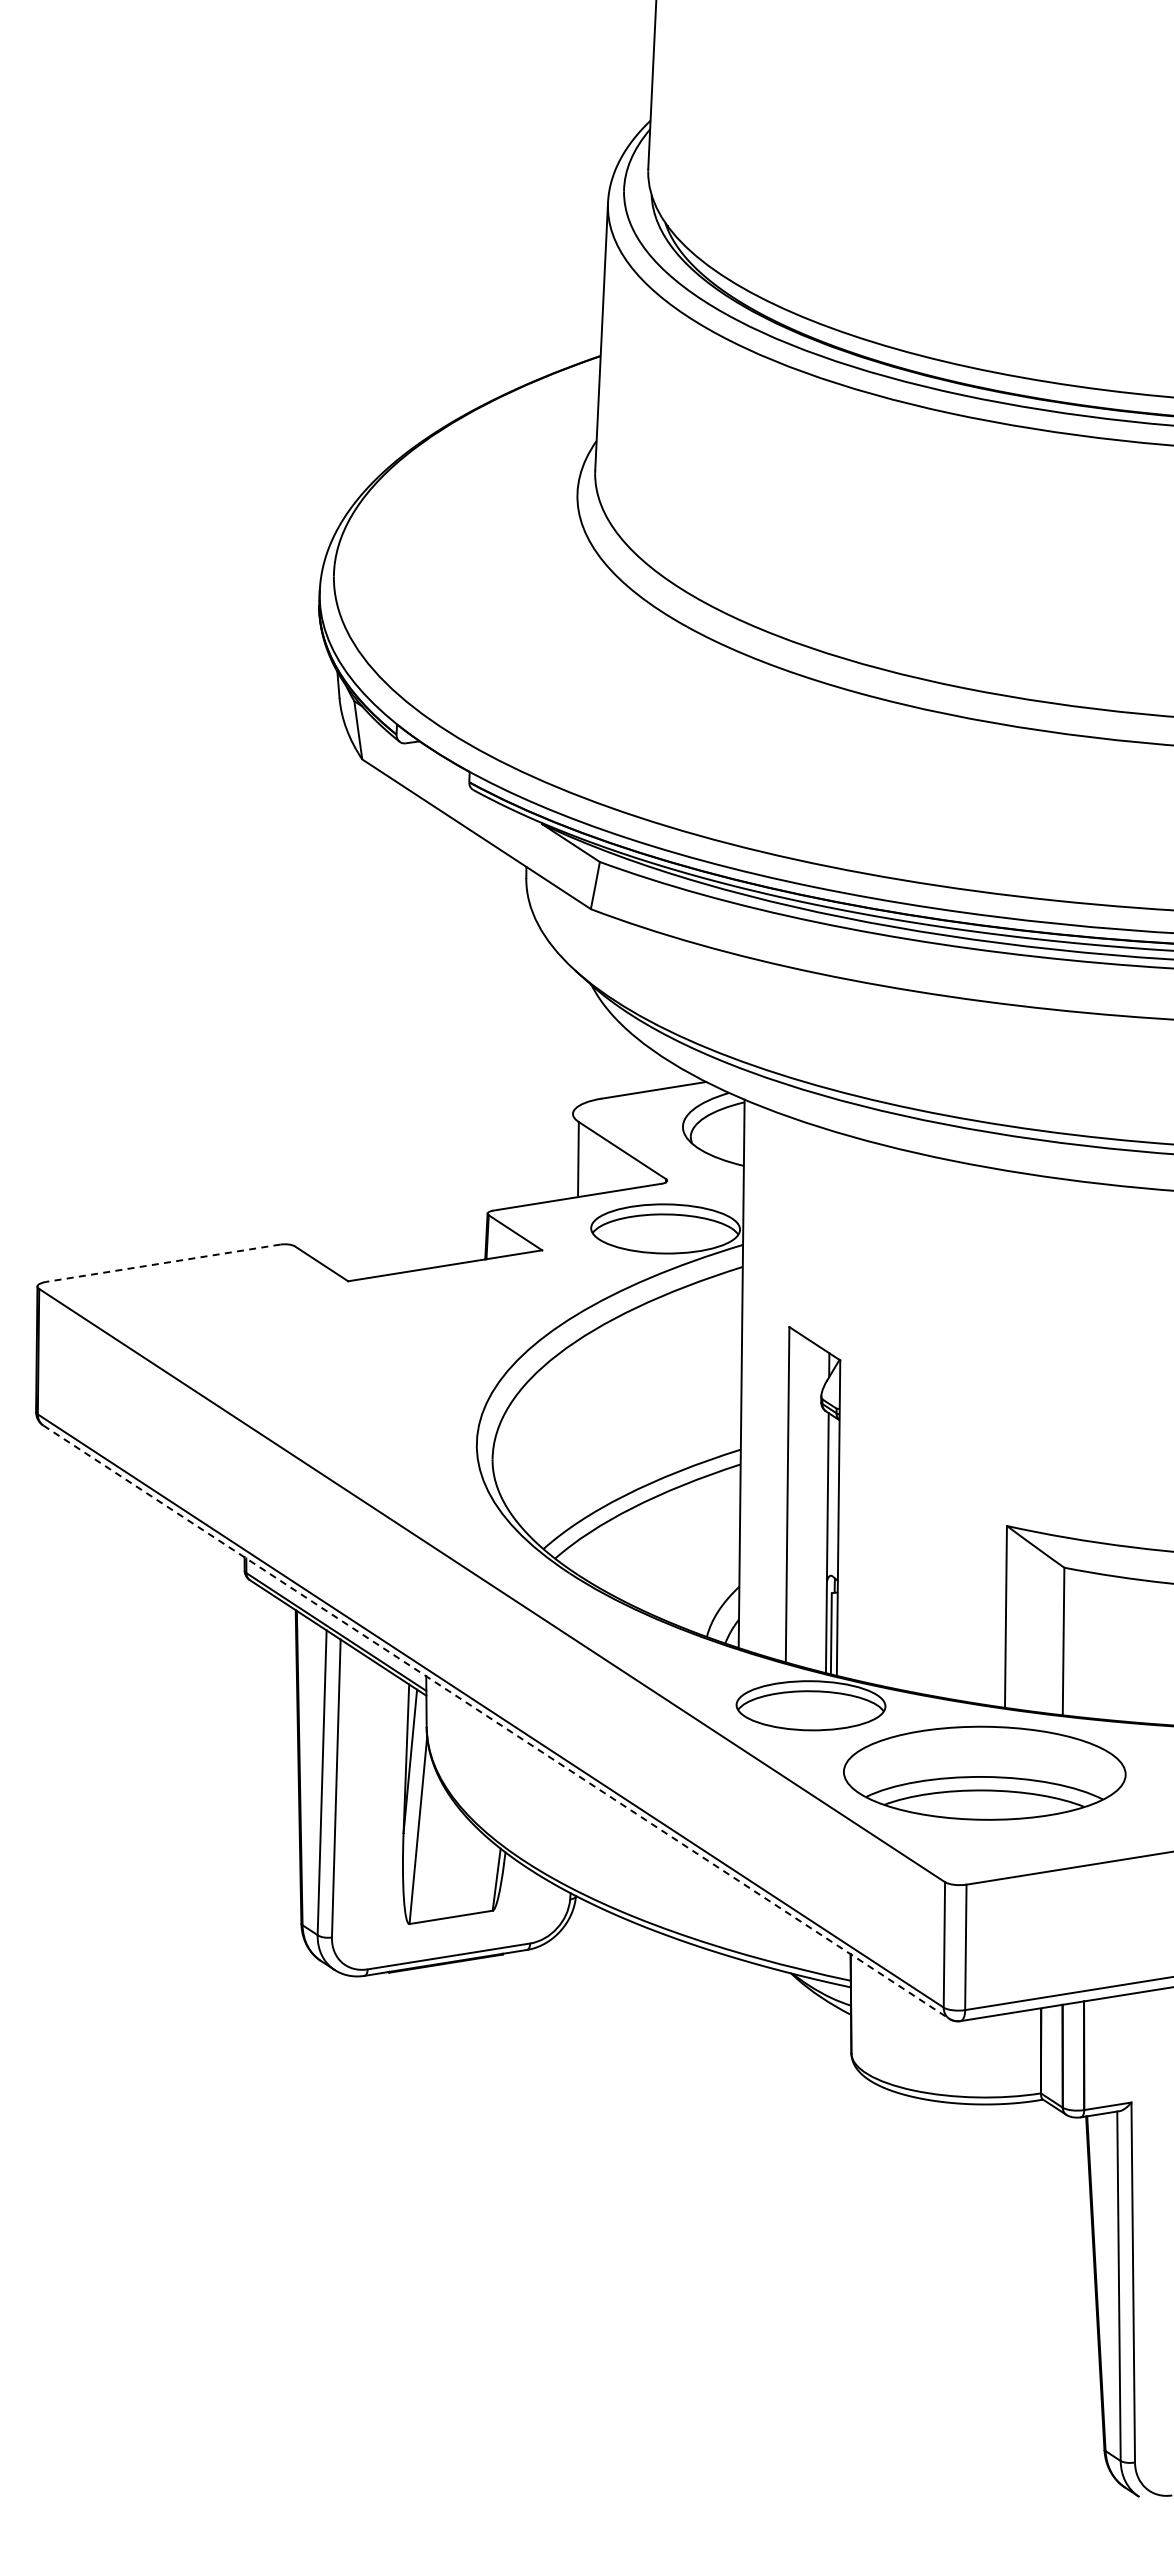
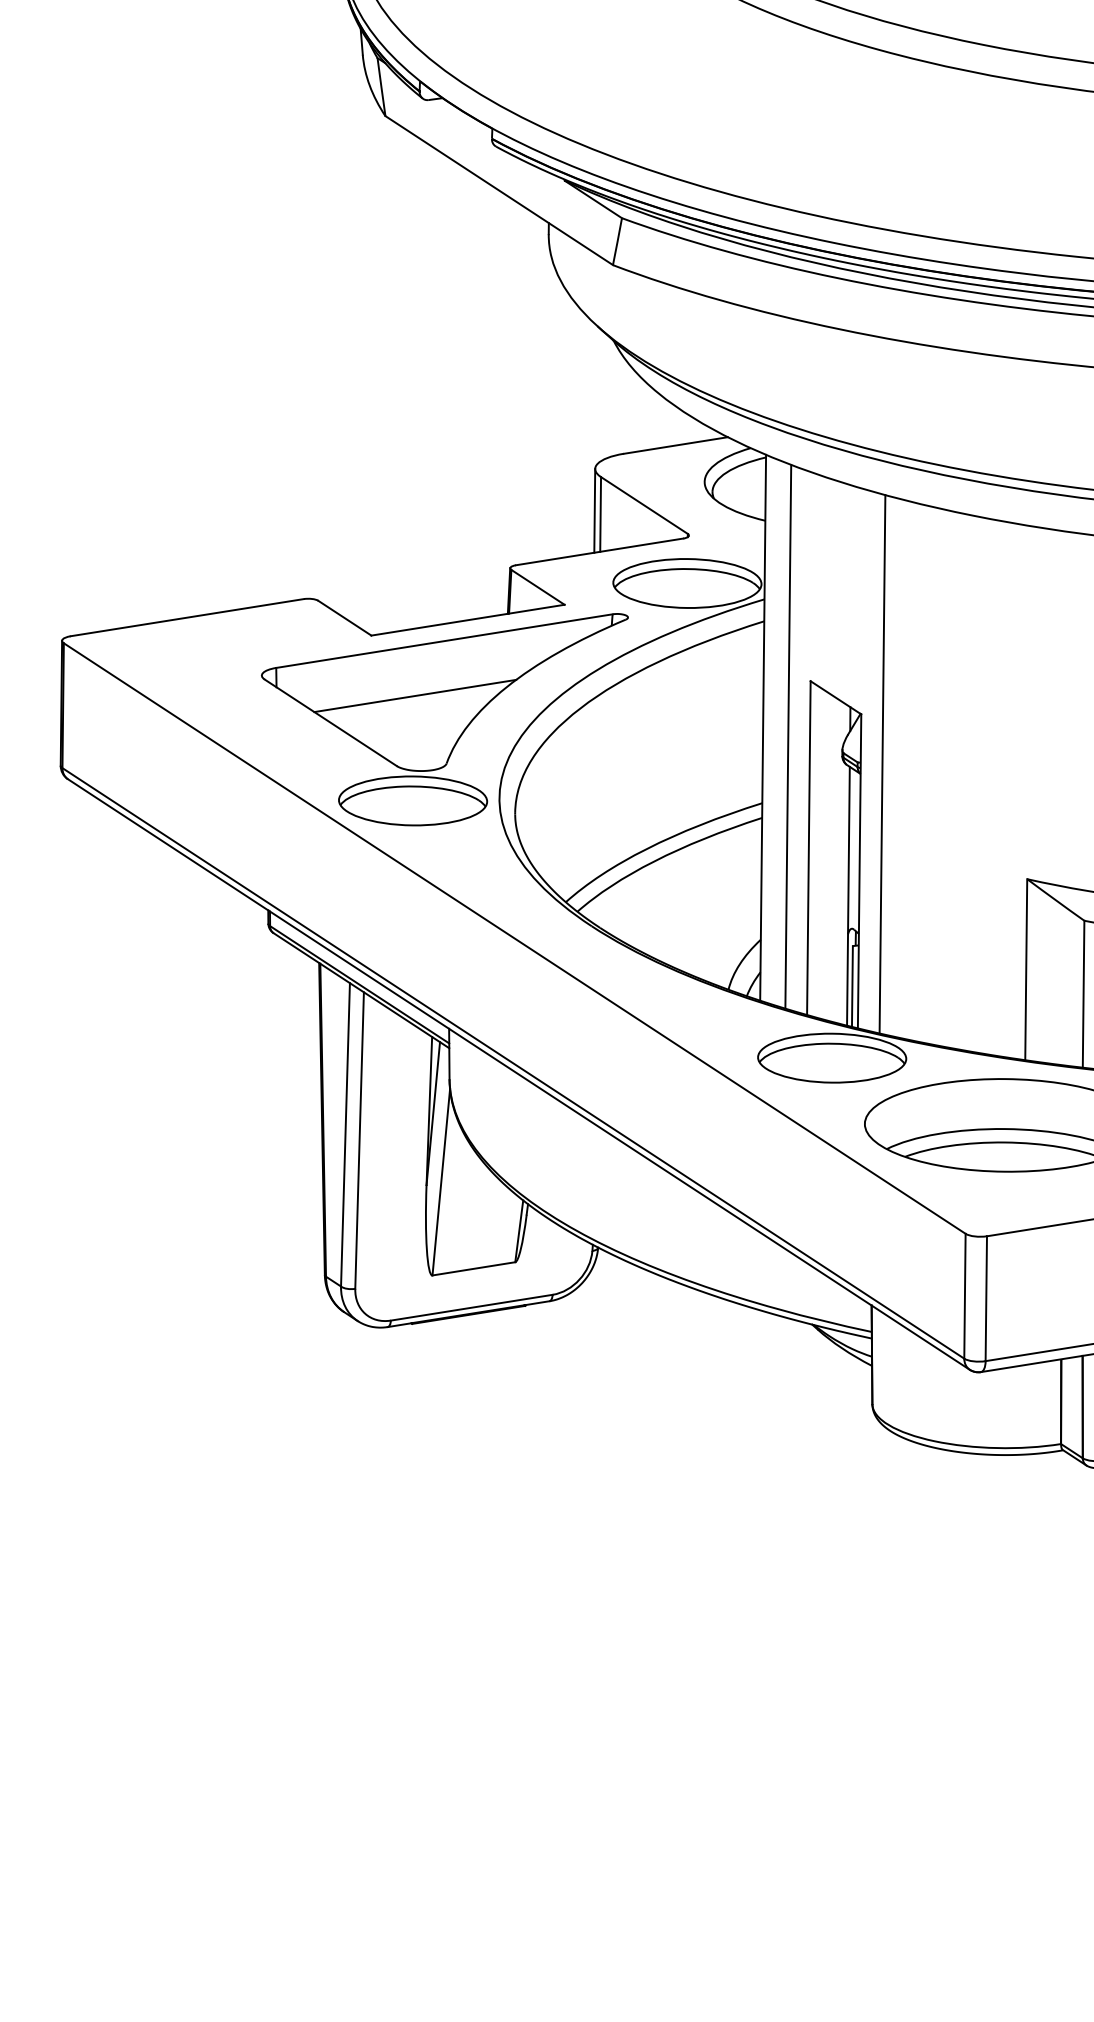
line: (572, 1155) -> (594, 510), added
line: (163, 1263) -> (187, 617), dashed -> solid
part: (421, 1365) -> (444, 719), added
line: (766, 1382) -> (787, 736), added
line: (861, 1410) -> (882, 764), added
line: (496, 1722) -> (519, 1074), dashed -> solid

